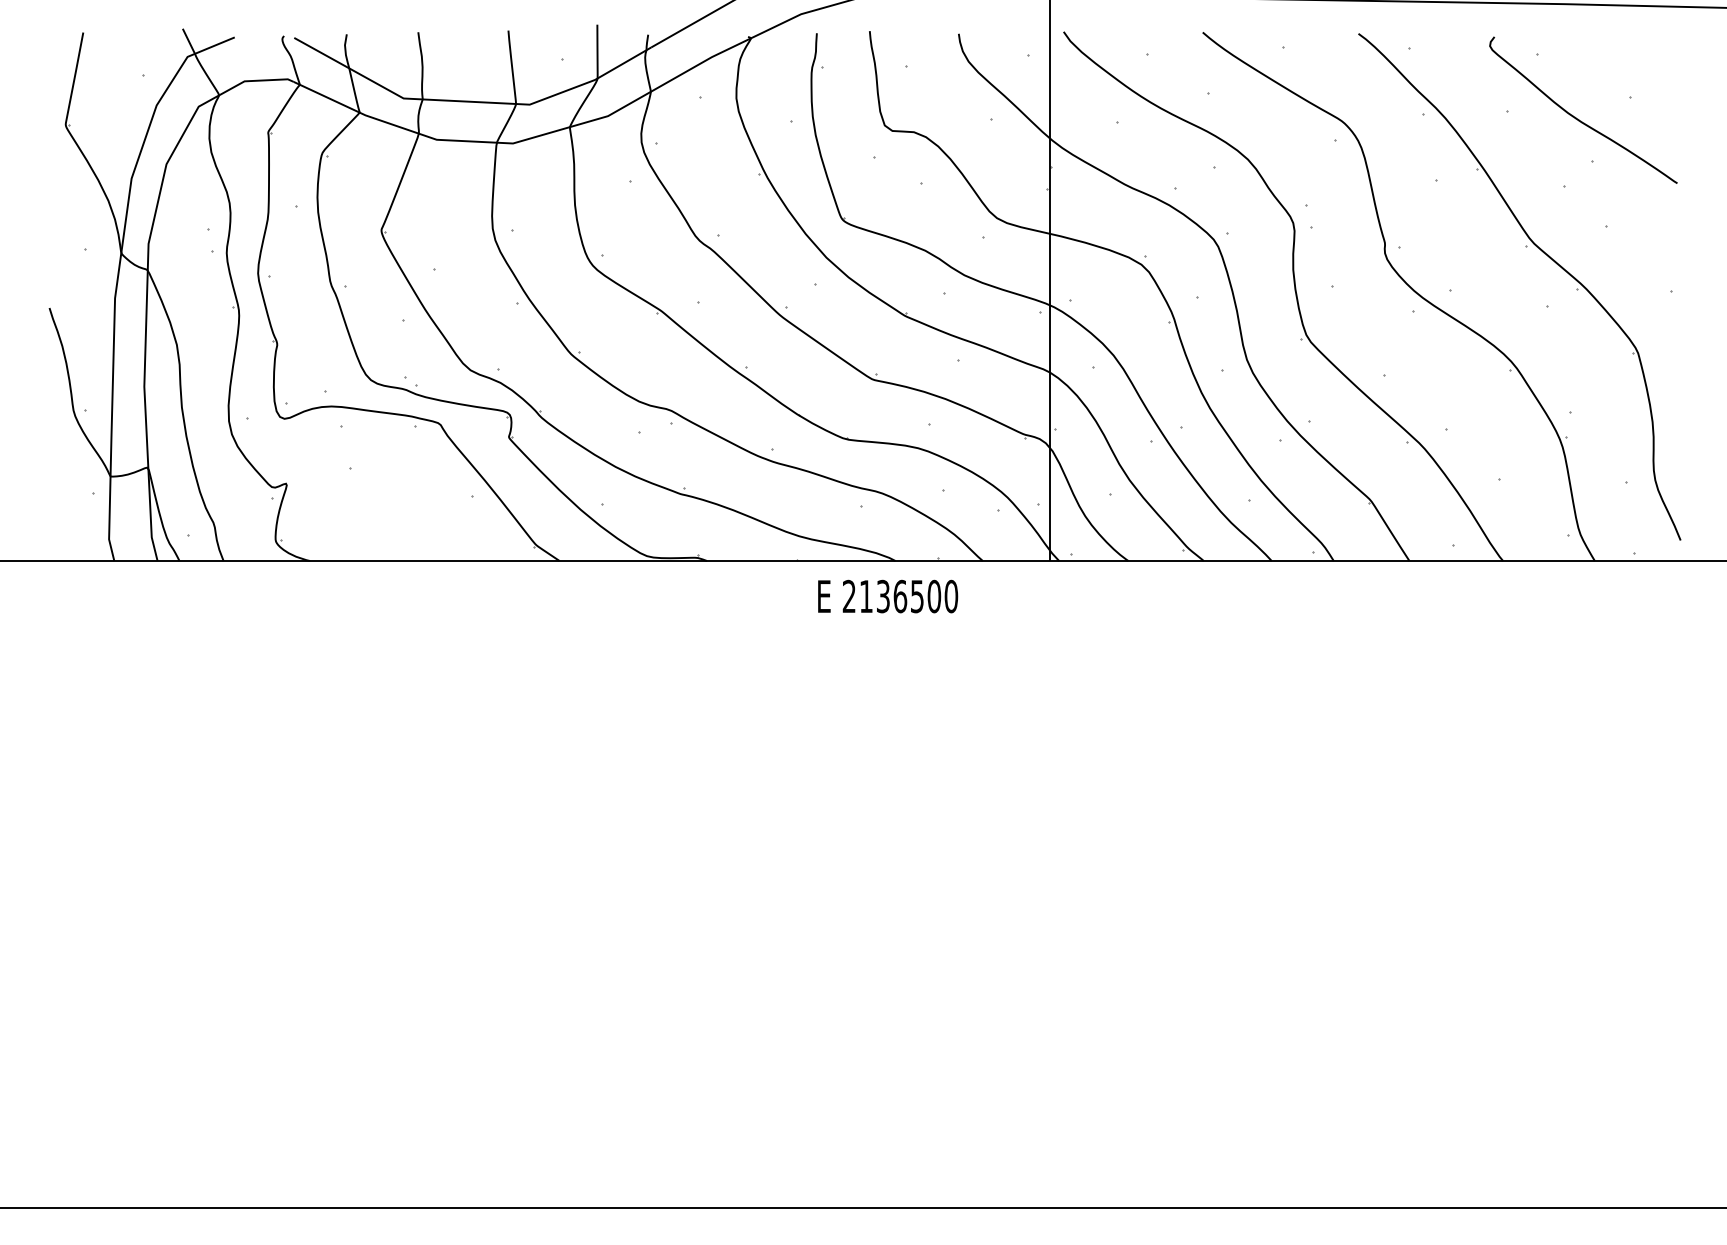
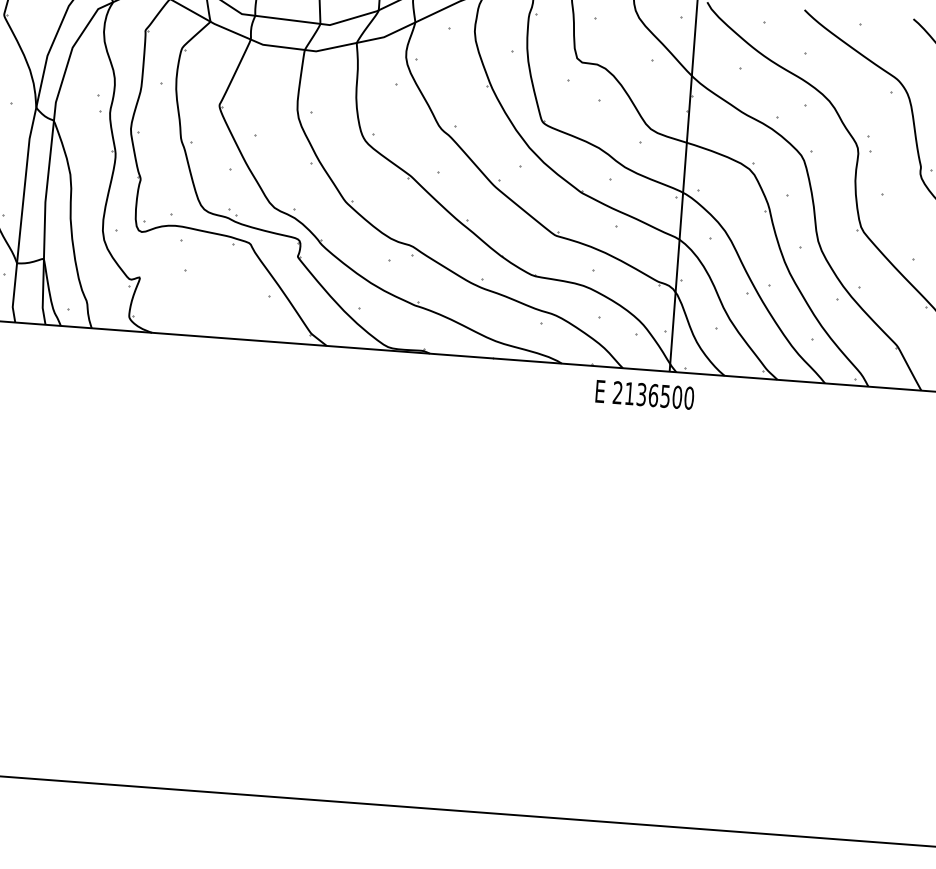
text: (888, 596) -> (645, 394), moved

